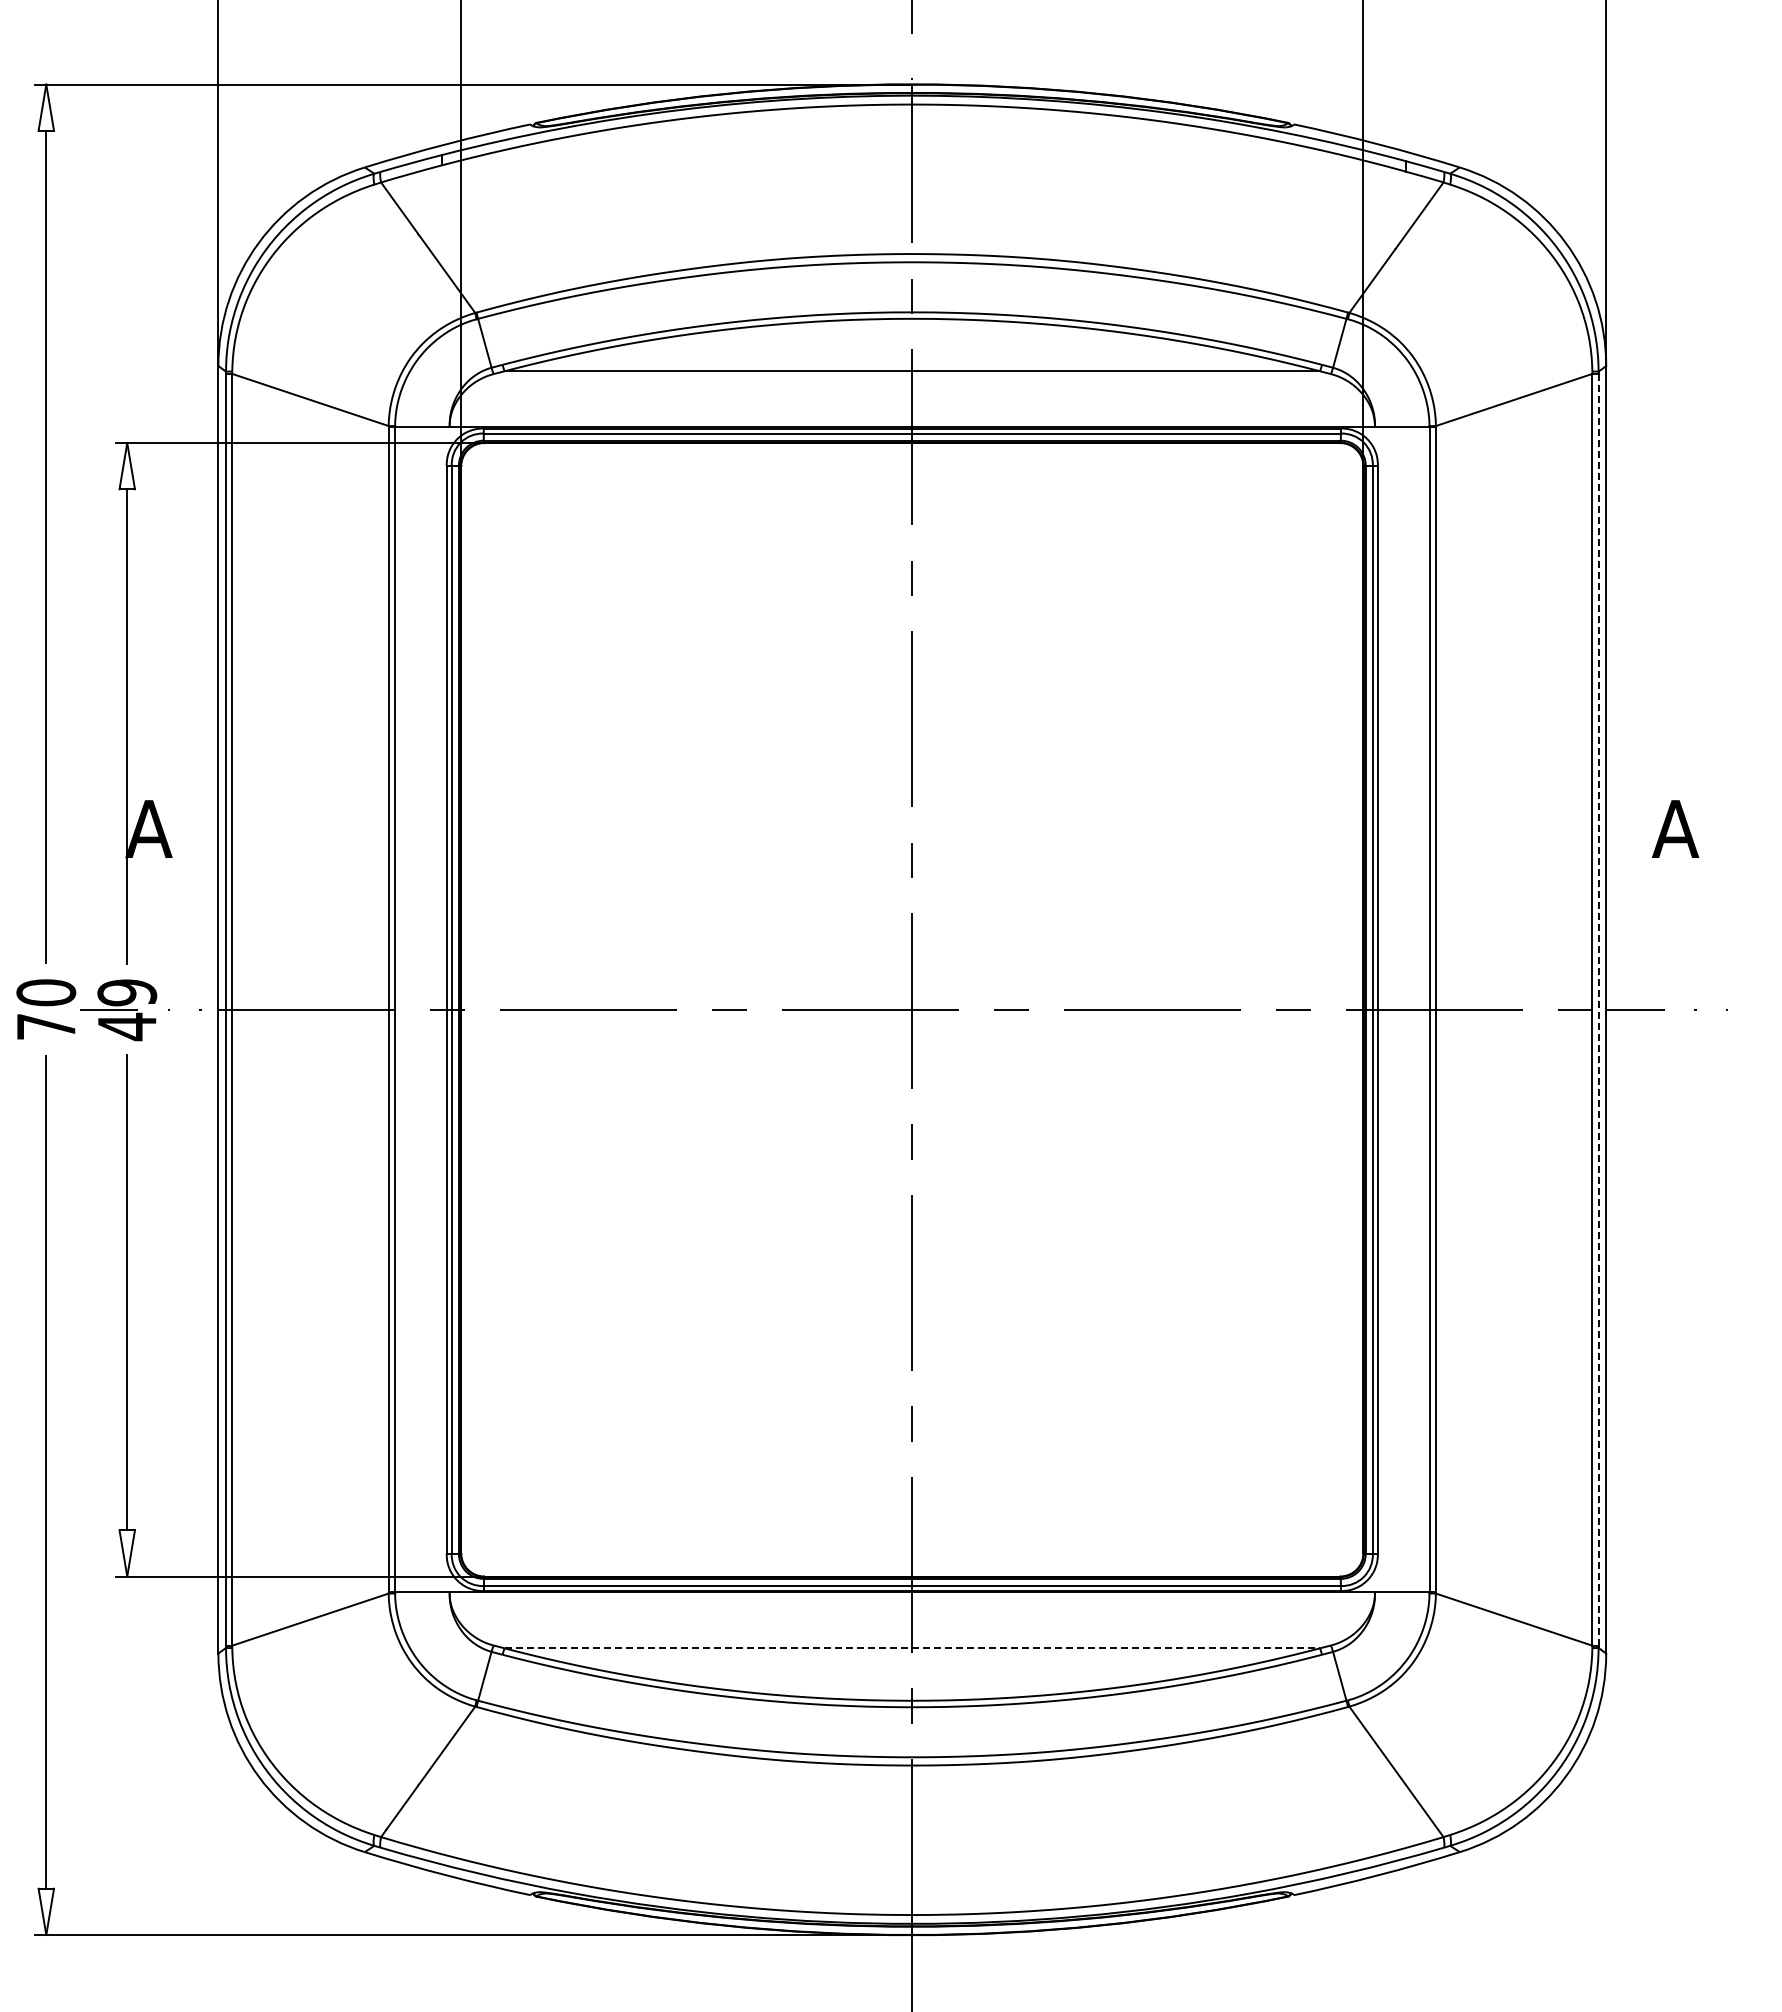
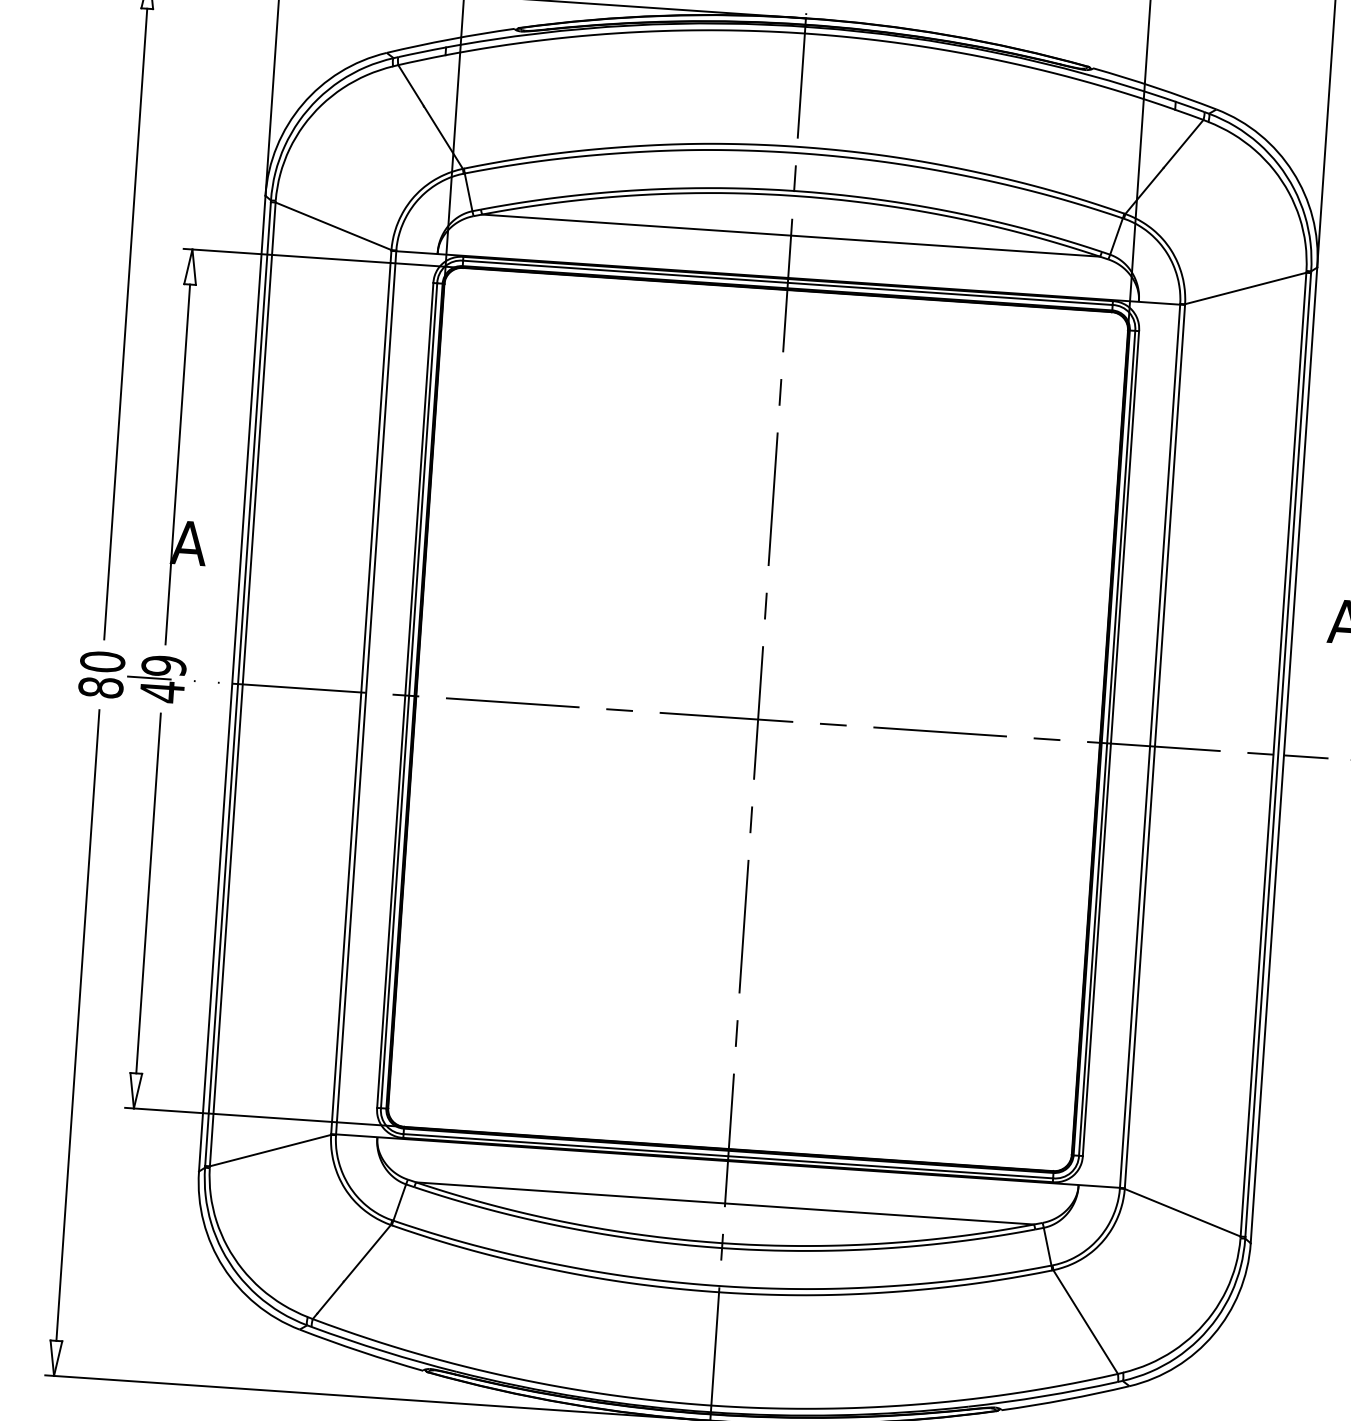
line: (1598, 1009) -> (1278, 754), dashed -> solid
text: (46, 1026) -> (101, 687), 70 -> 80
line: (912, 1648) -> (725, 1203), dashed -> solid

